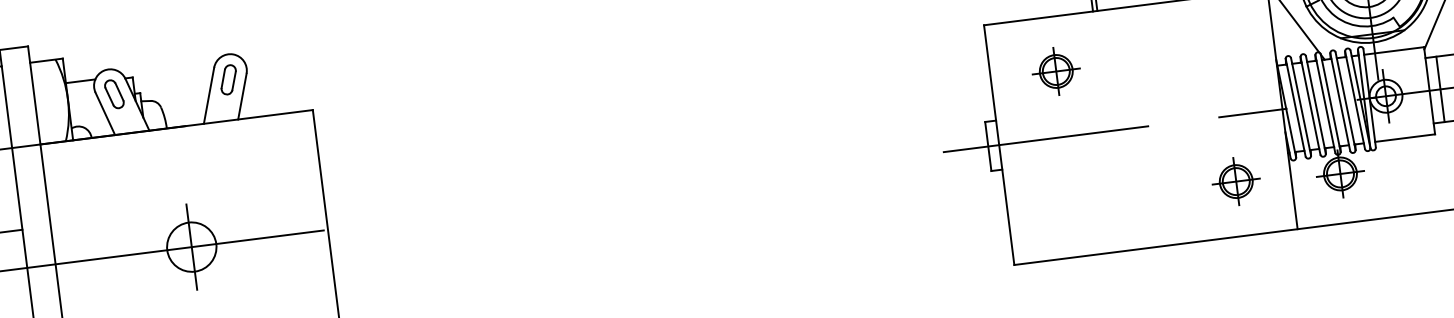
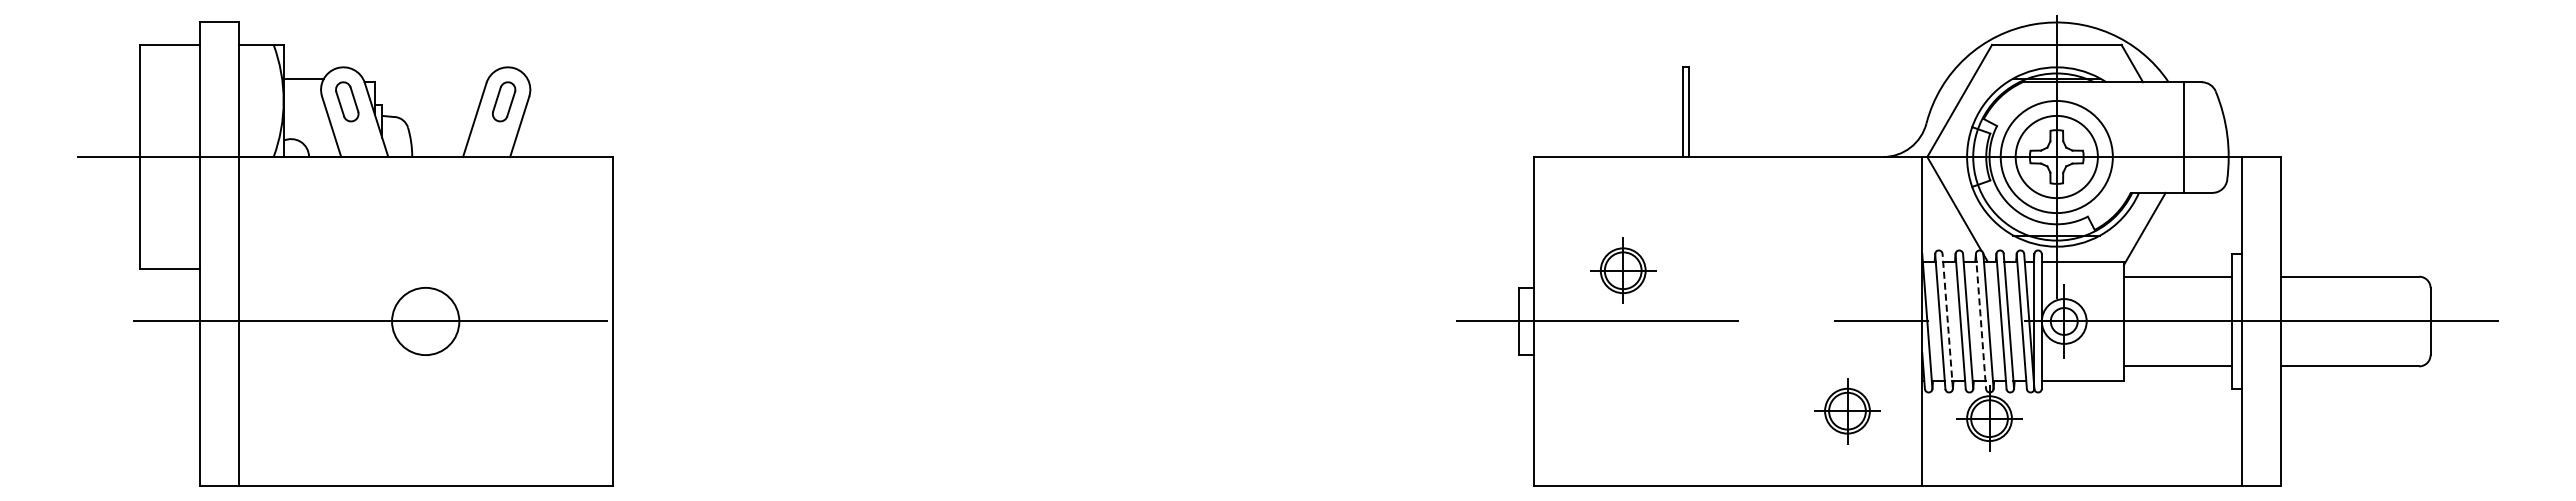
part: (1056, 71) -> (1623, 270), moved
line: (1440, 89) -> (2139, 321), removed
line: (1325, 104) -> (1981, 322), solid -> dashed
line: (1300, 106) -> (1947, 320), solid -> dashed
line: (191, 247) -> (425, 321), removed

